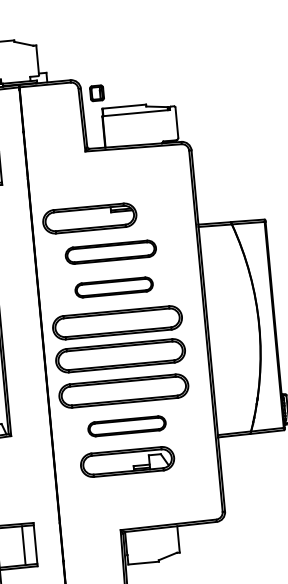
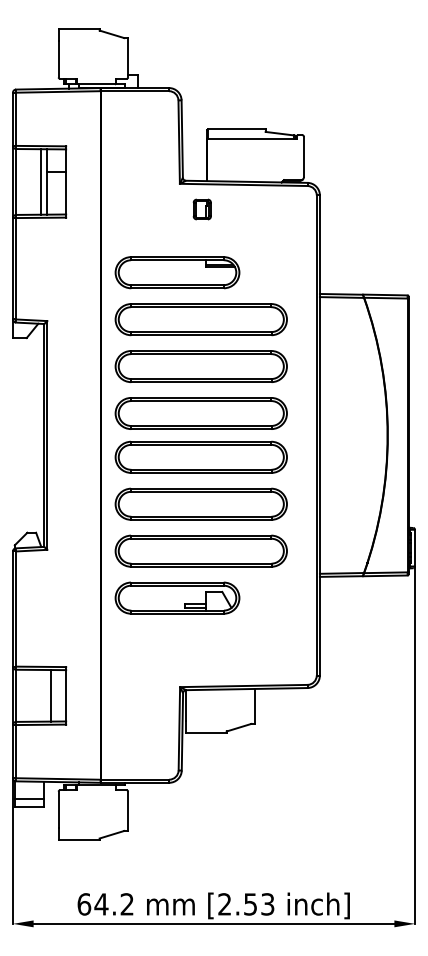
part: (96, 93) -> (201, 209), moved
part: (110, 252) -> (200, 319), size x1.43
part: (113, 287) -> (200, 366), size x1.67
part: (126, 425) -> (200, 550), size x1.67
part: (127, 461) -> (177, 597), moved

